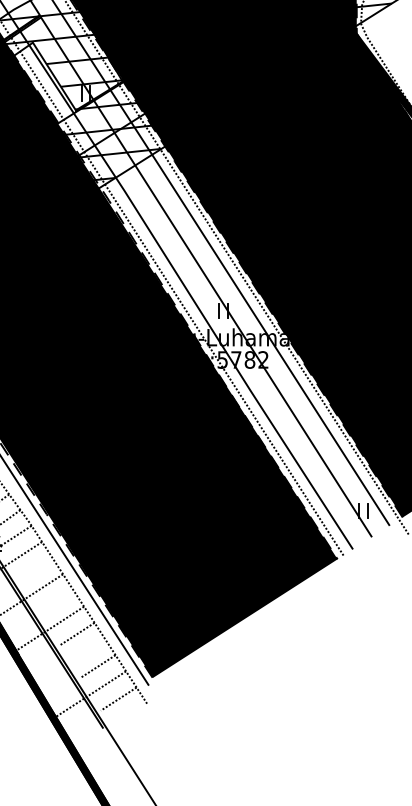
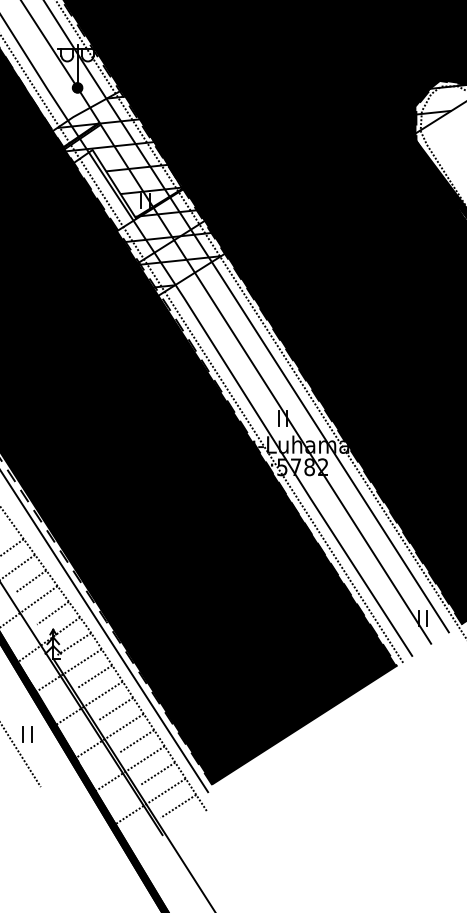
line: (35, 569) -> (95, 676), added
line: (55, 601) -> (115, 708), added
line: (69, 661) -> (129, 768), added

